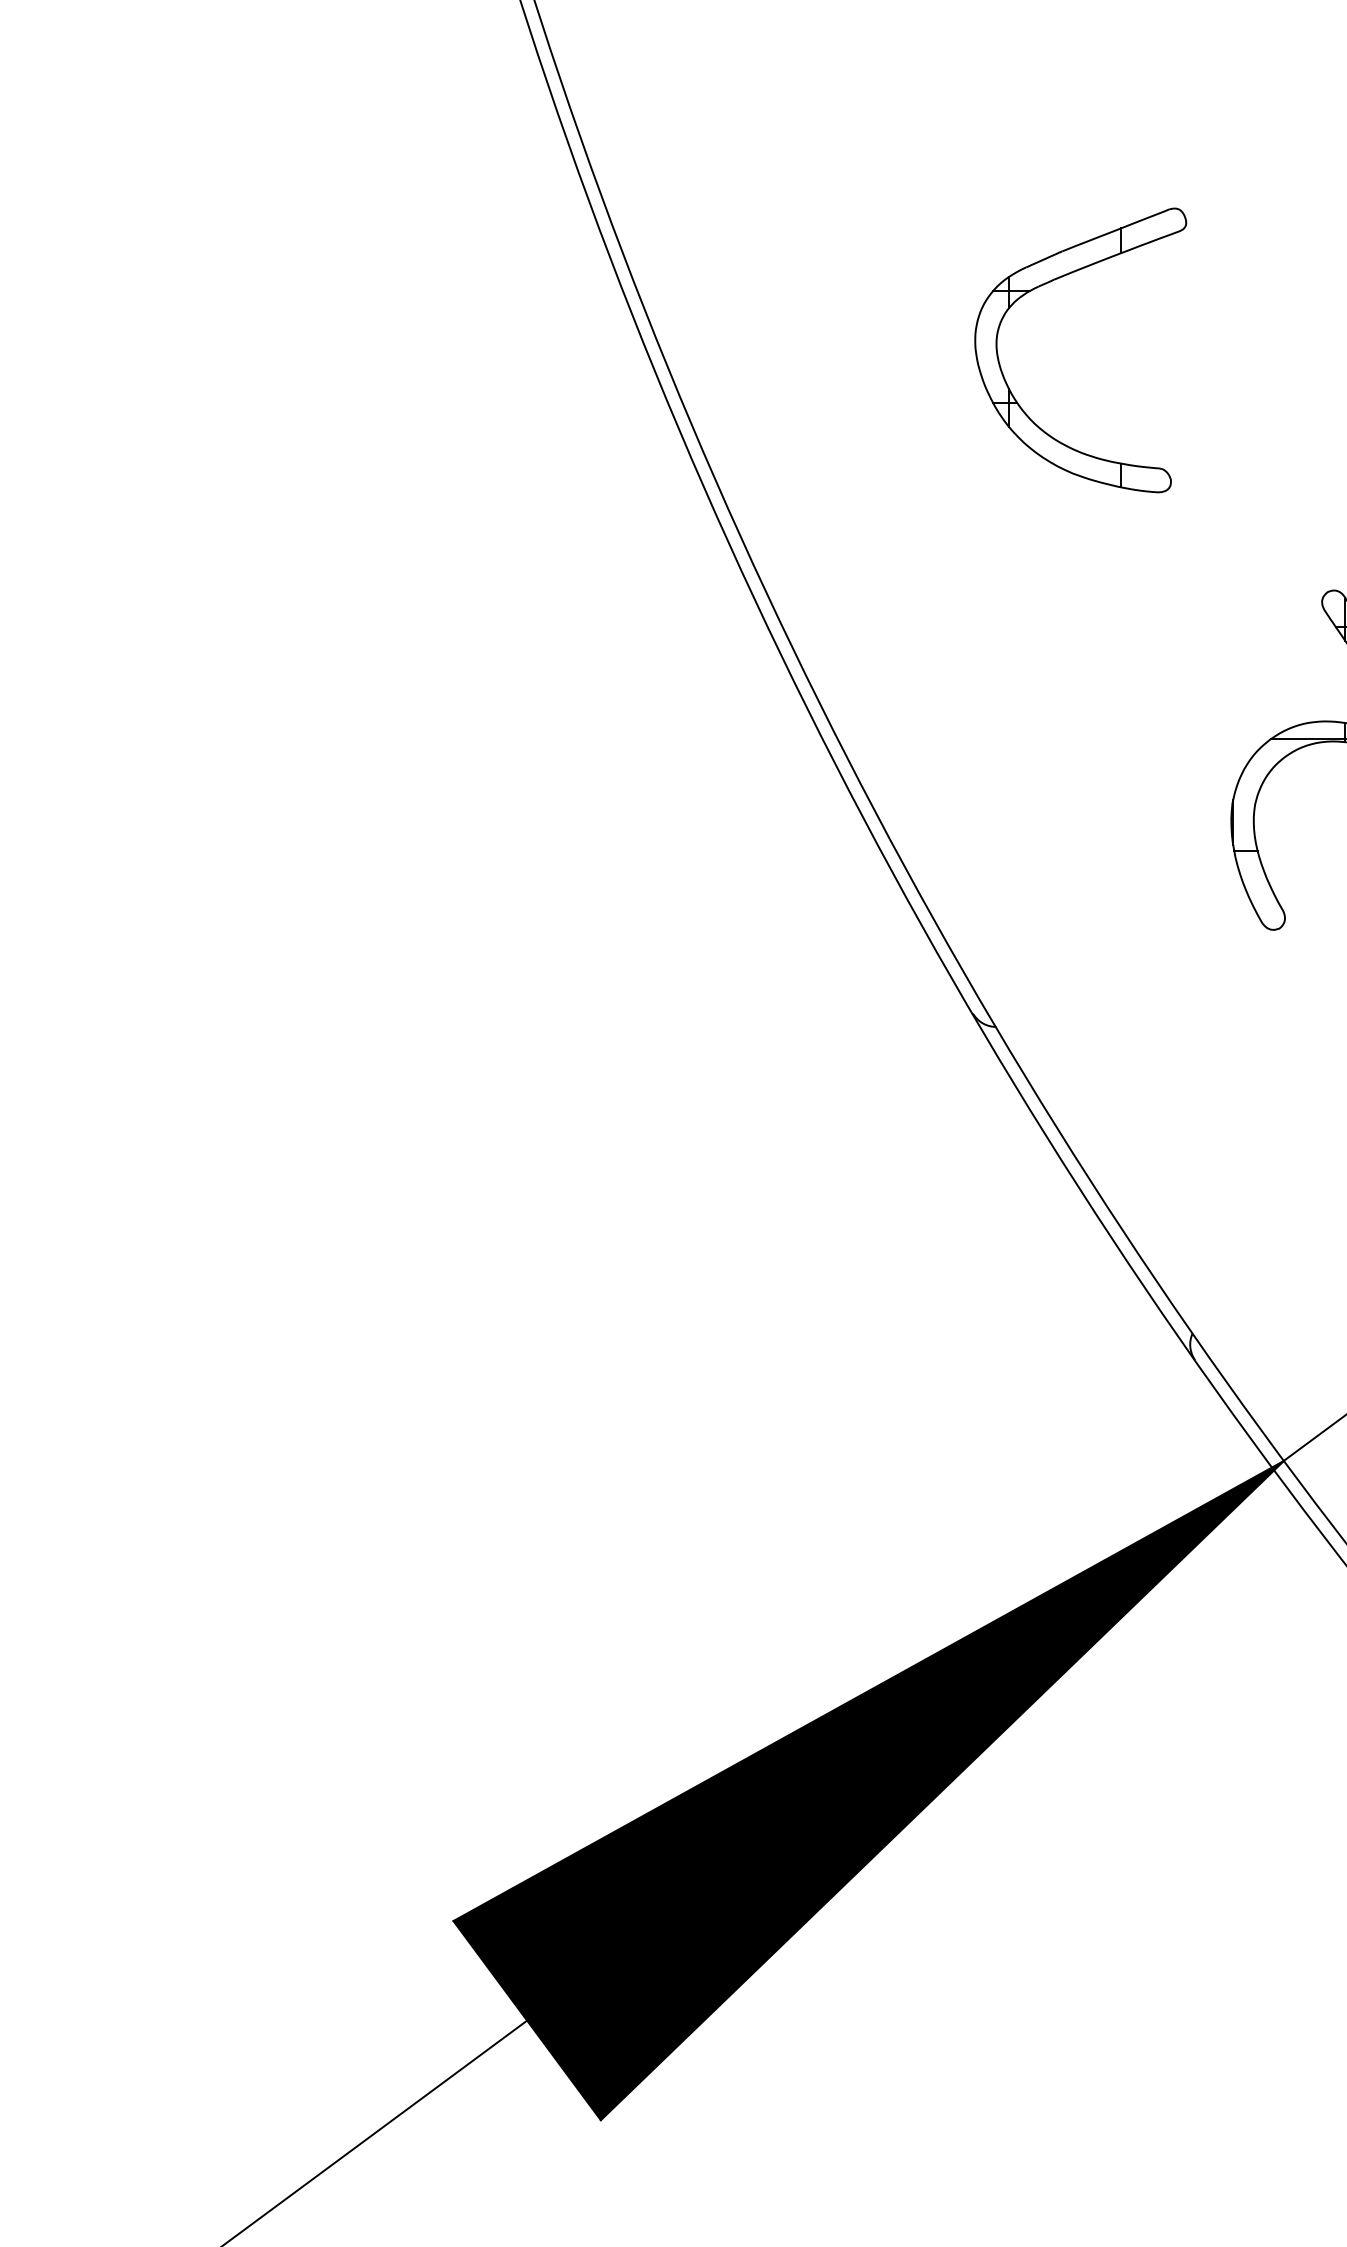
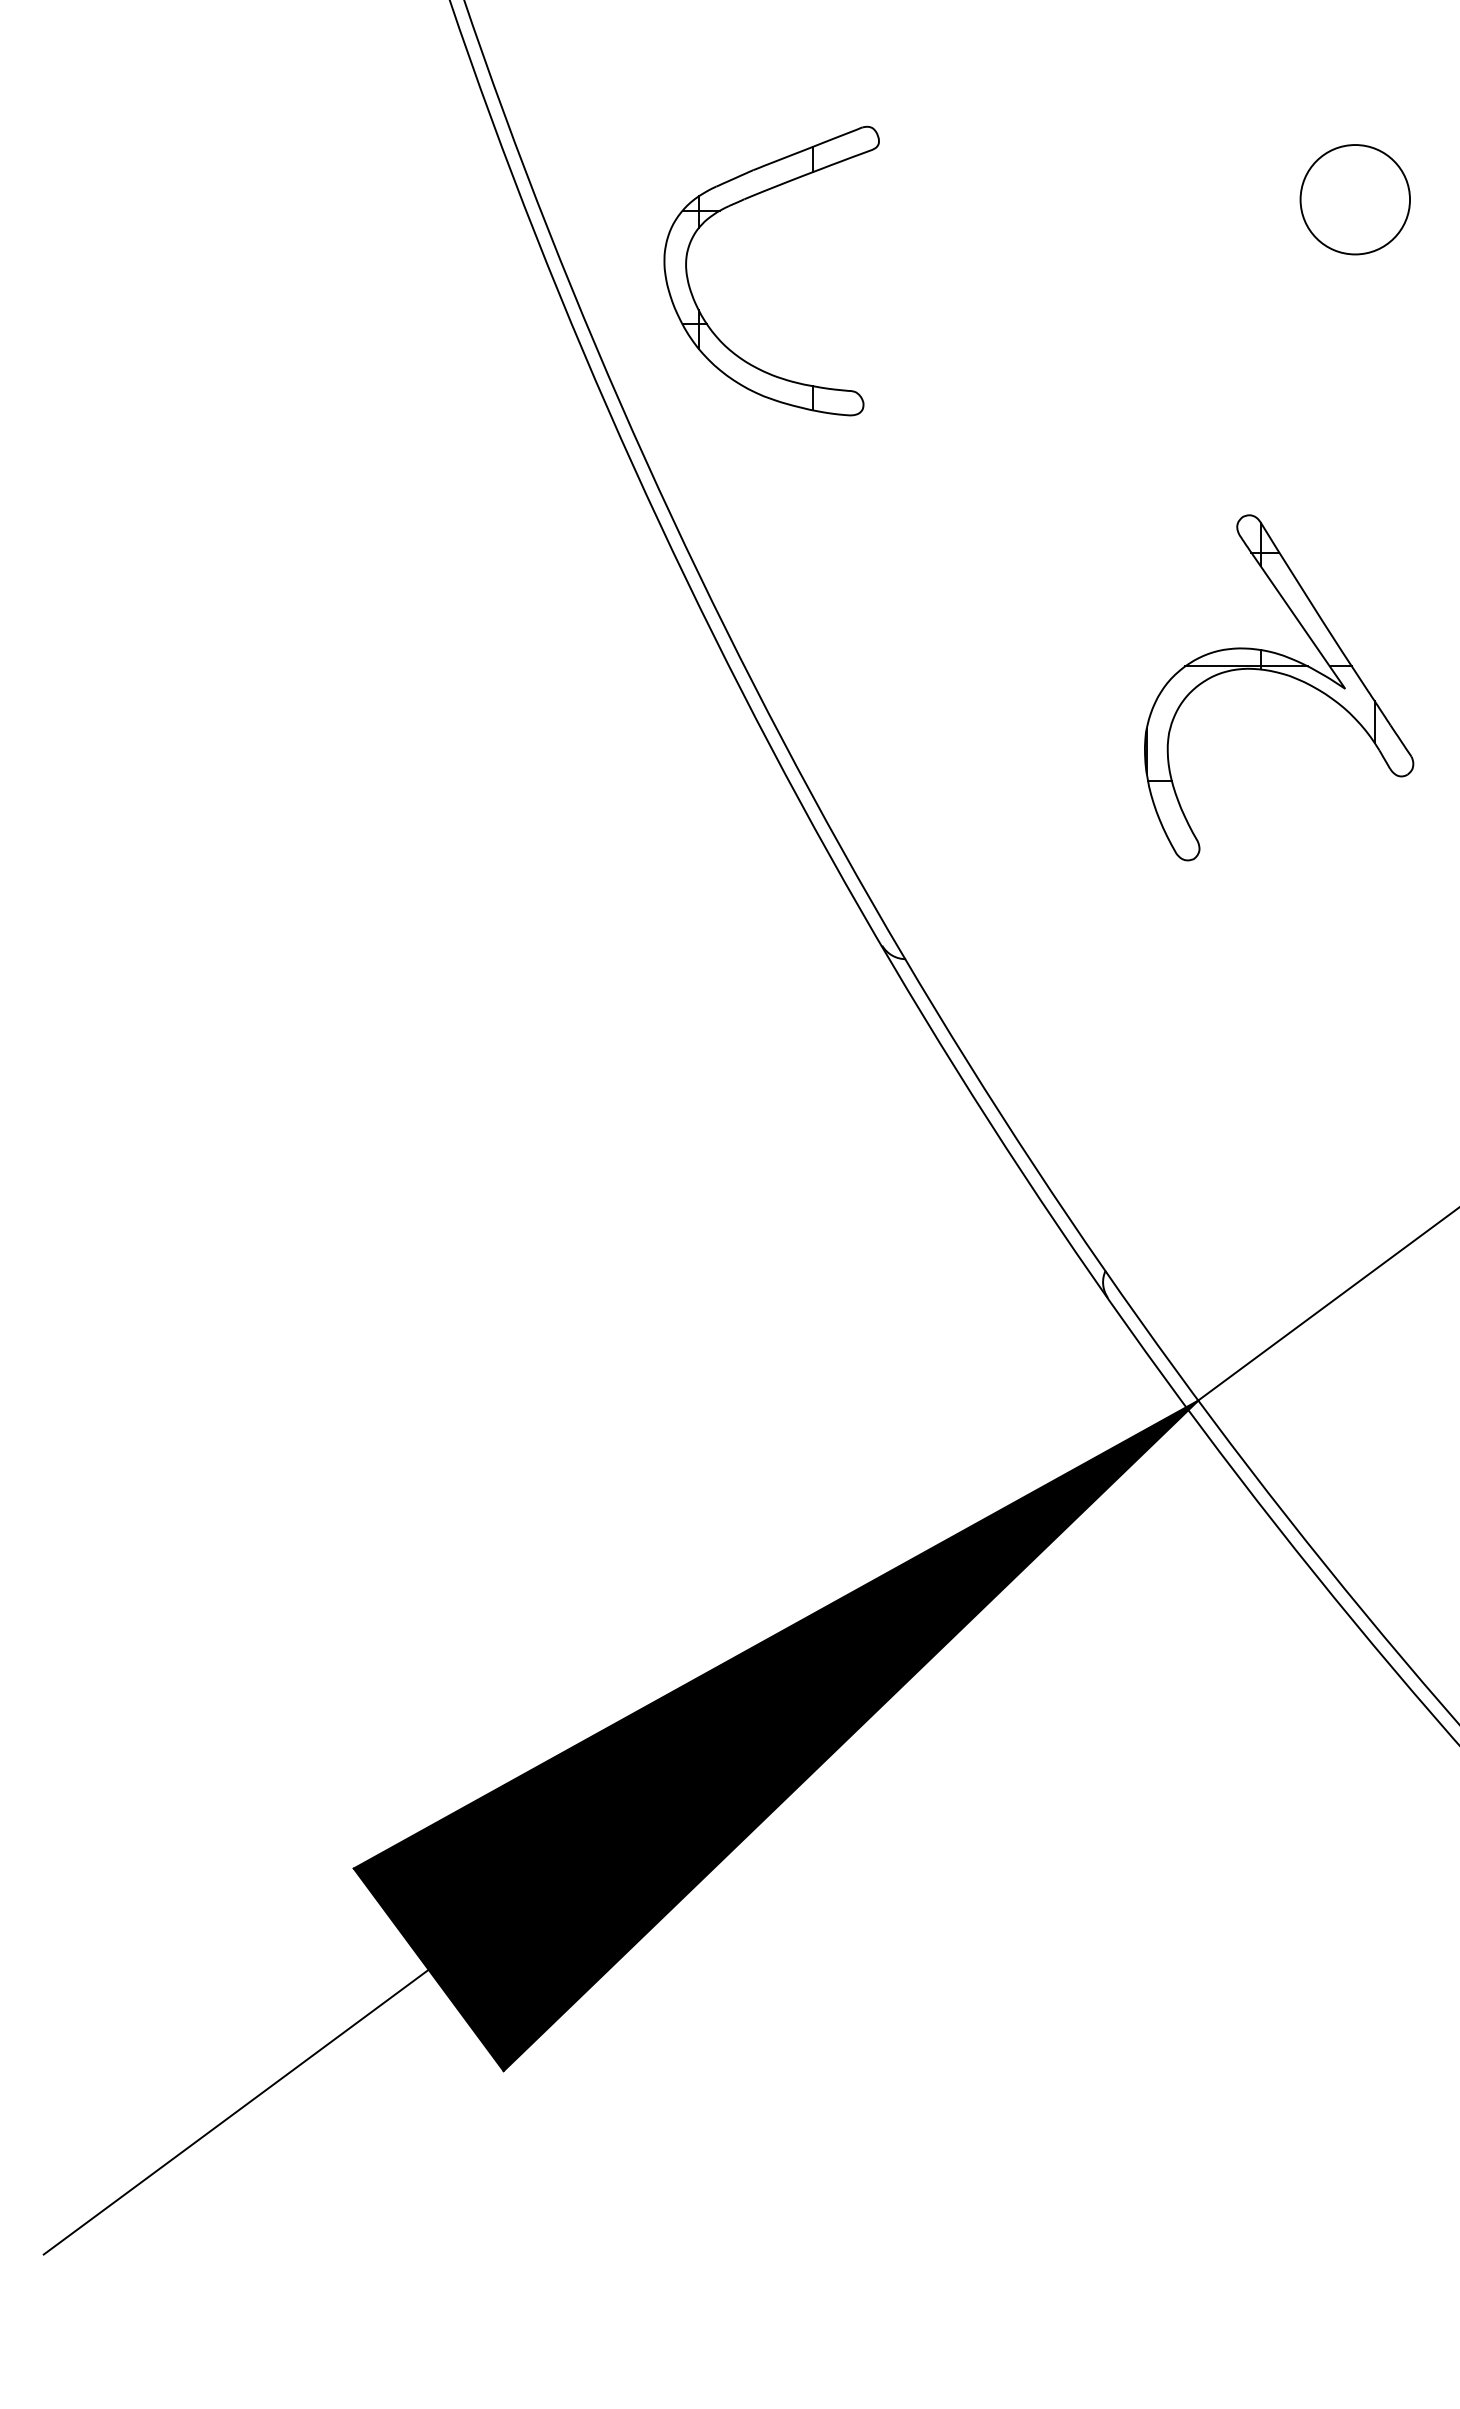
part: (1050, 283) -> (740, 202), moved

